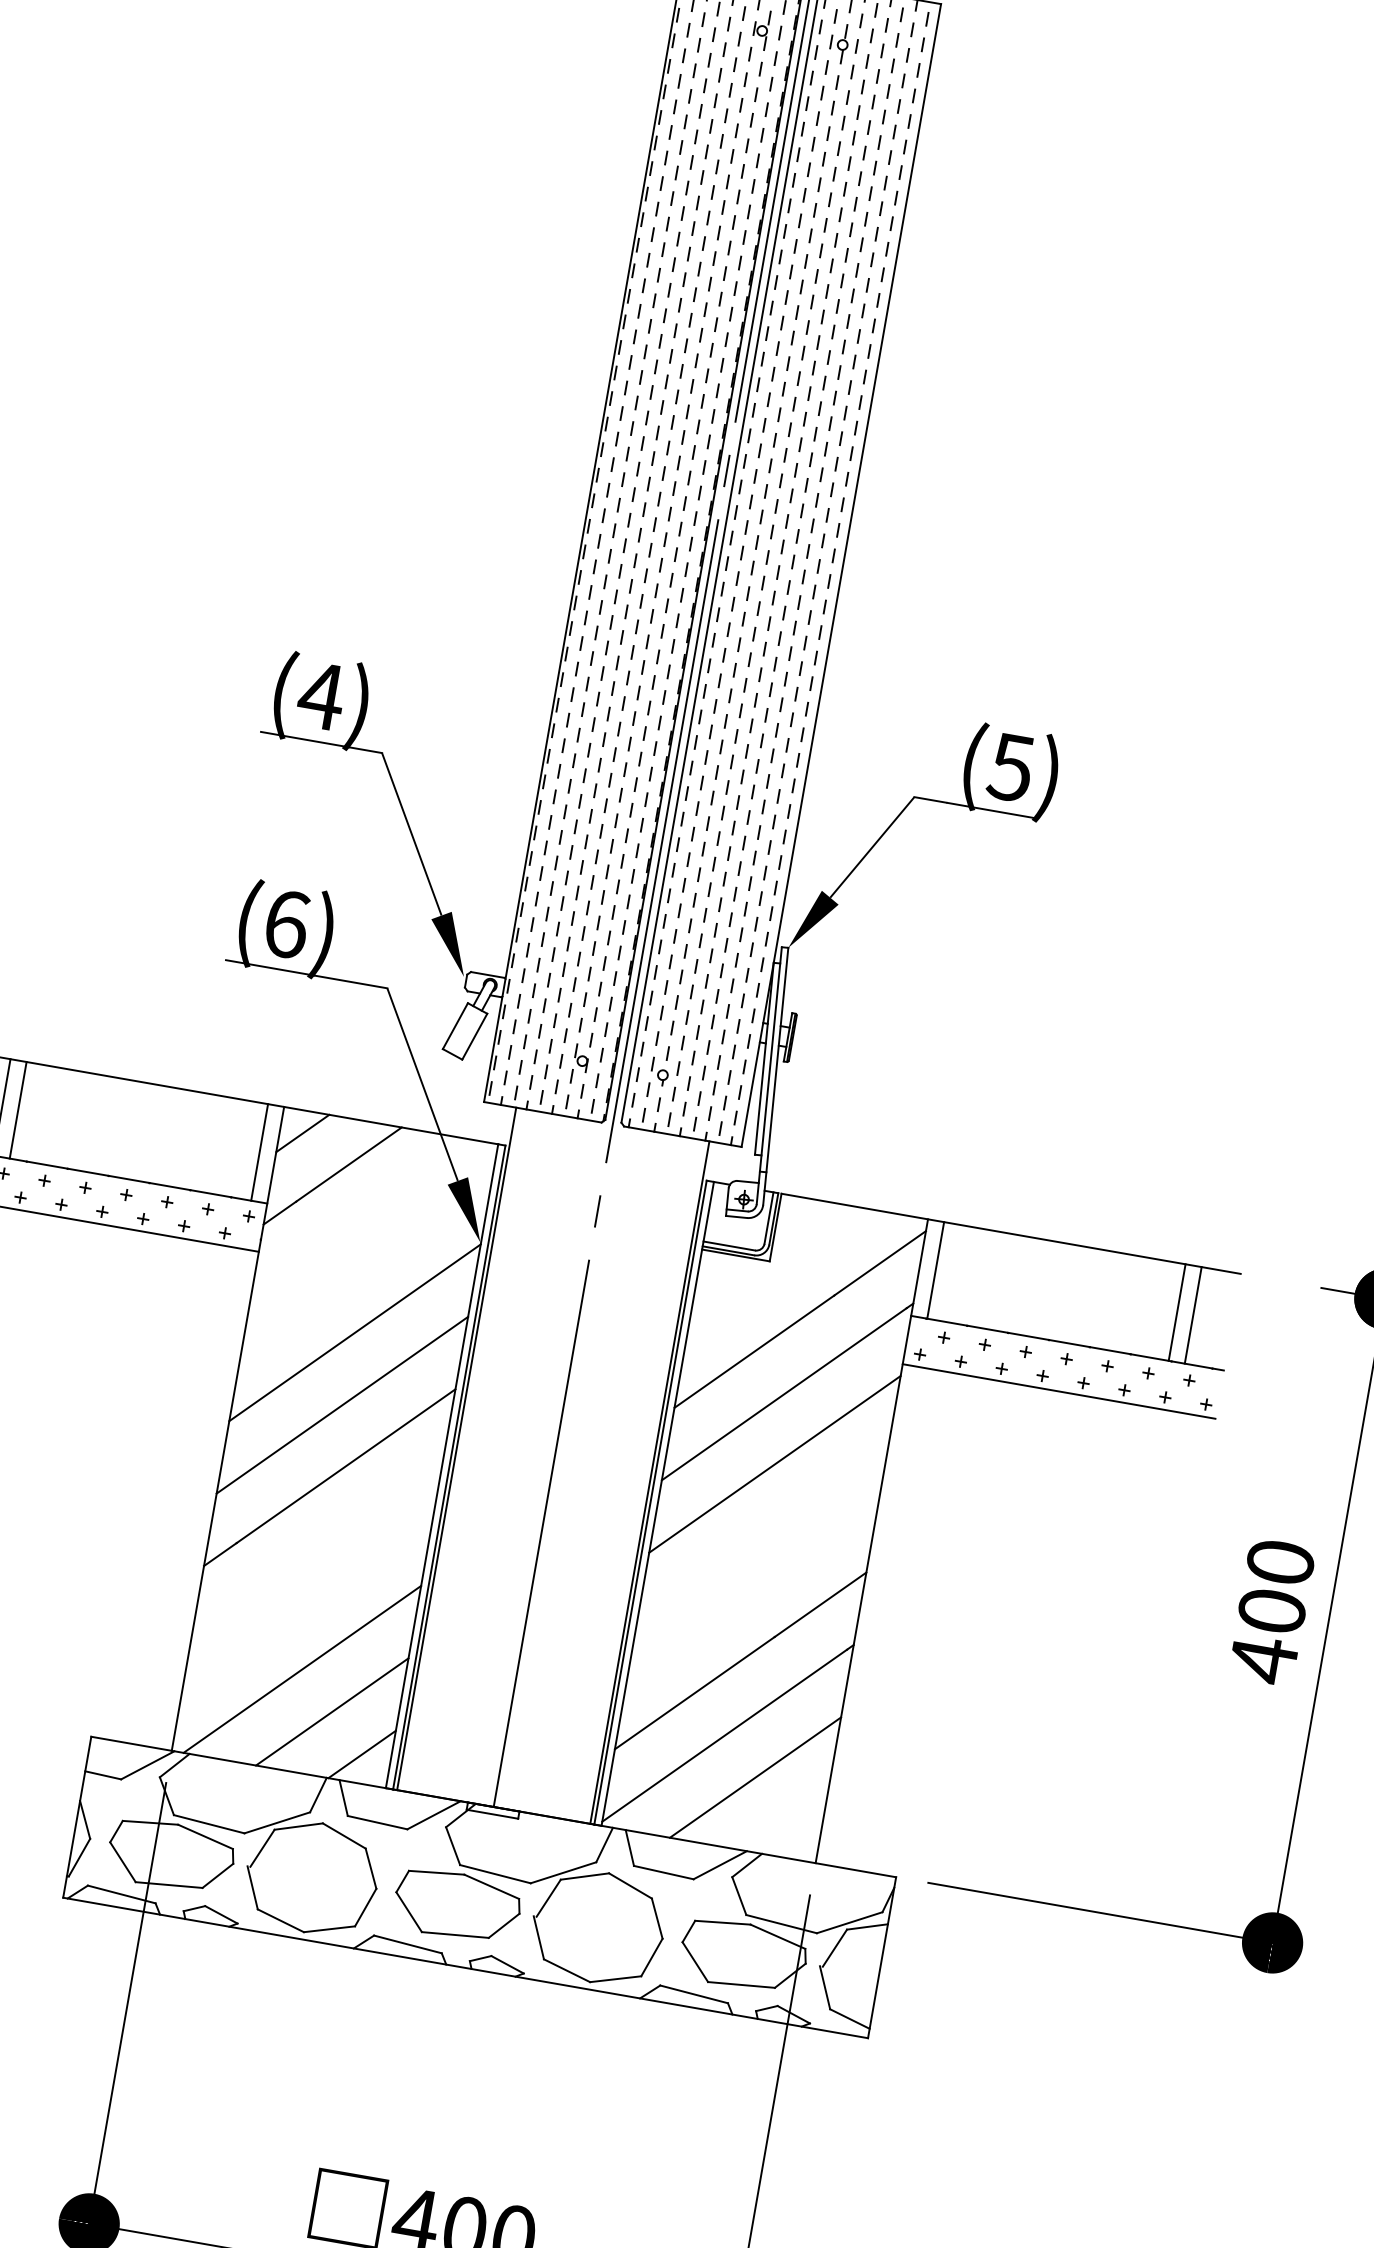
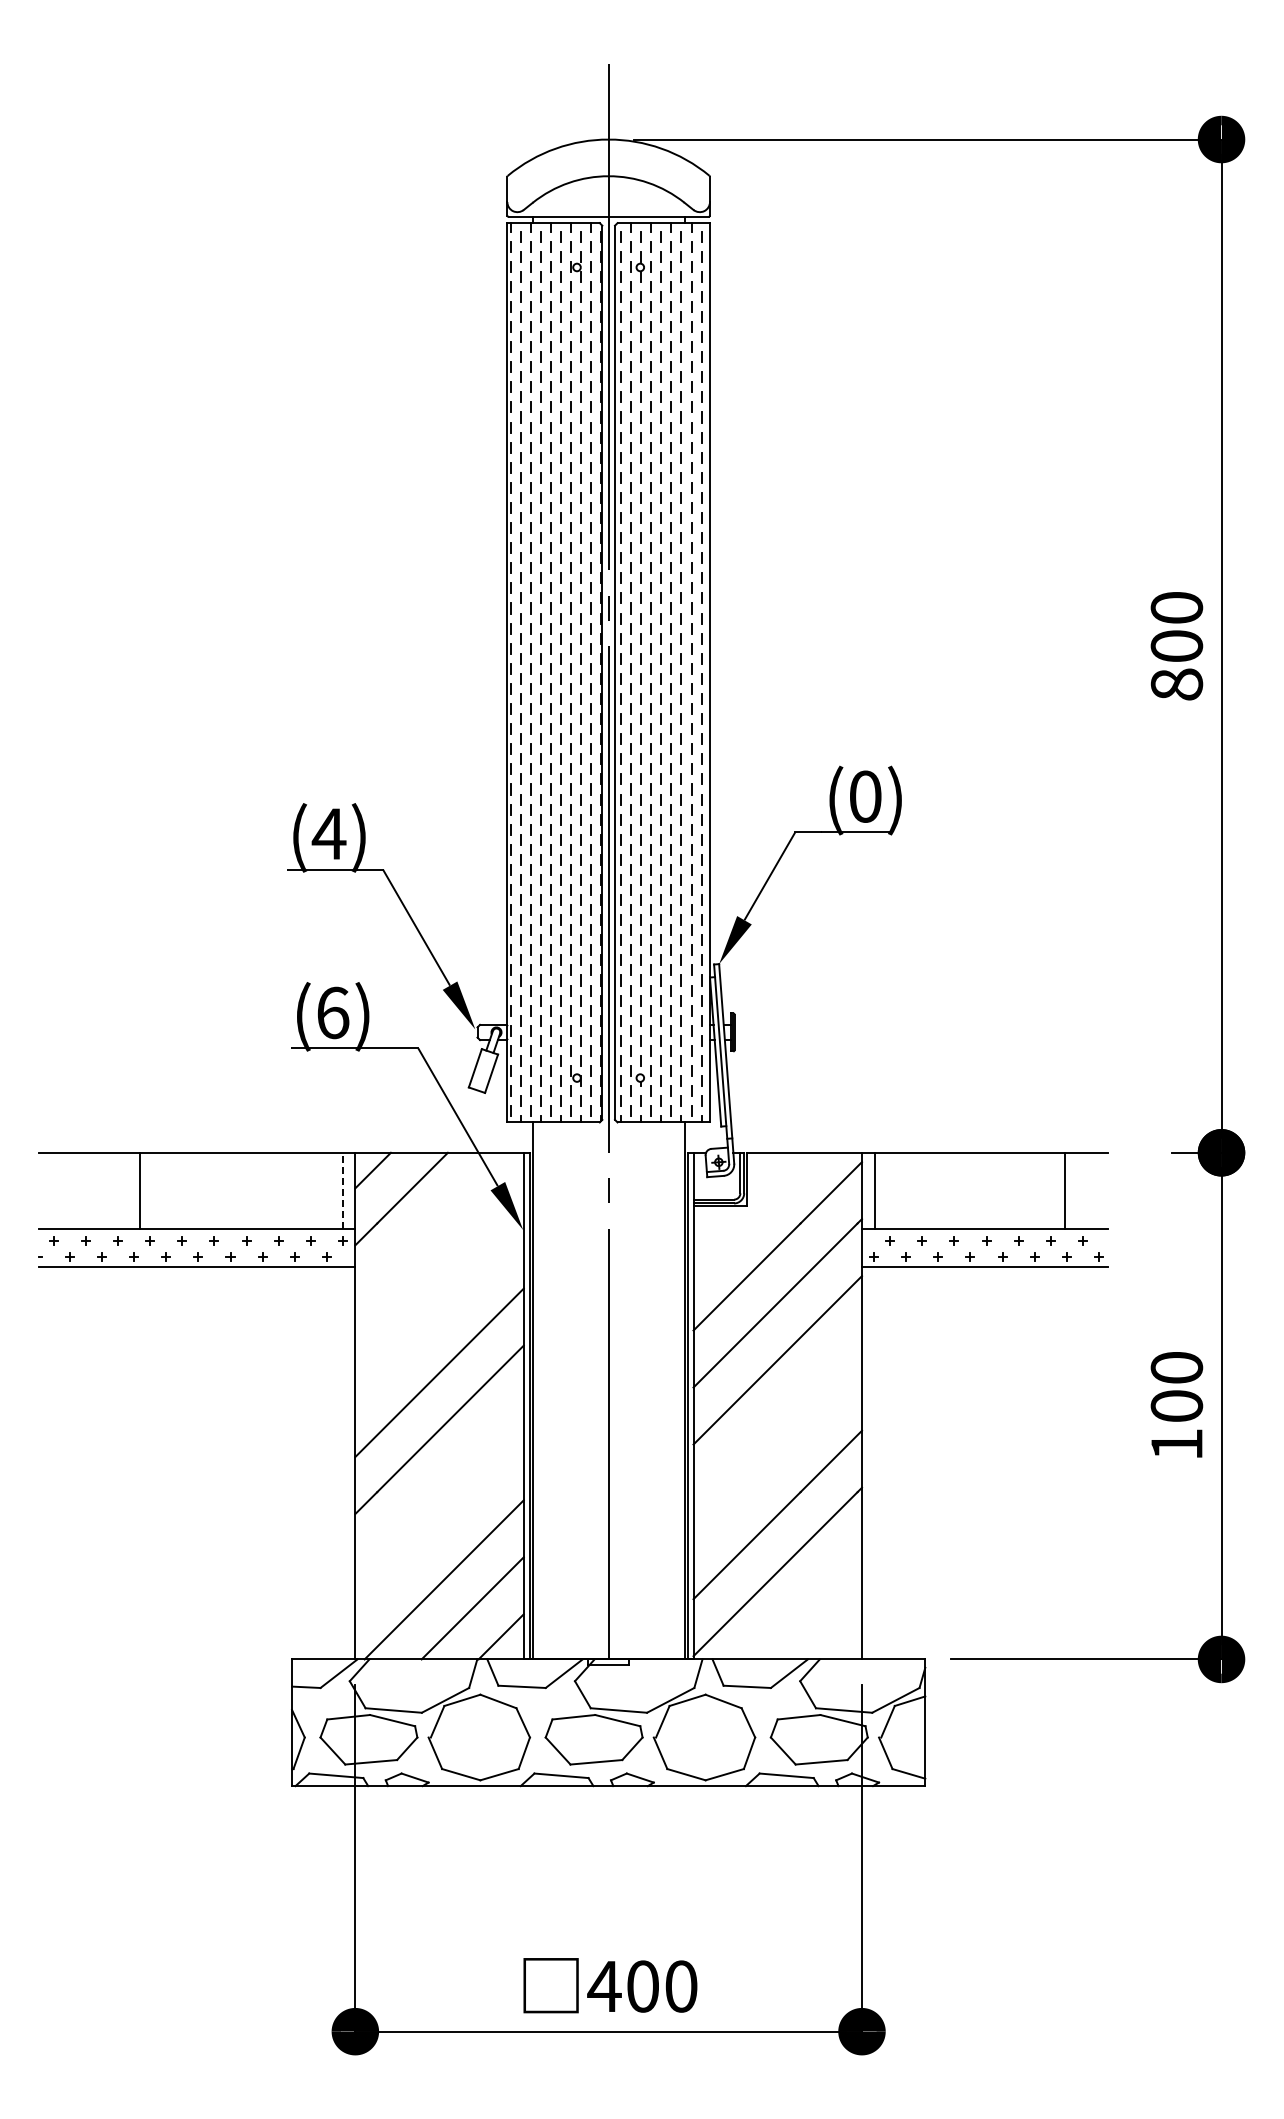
text: (1010, 767) -> (864, 796), (5) -> (0)
line: (17, 1109) -> (152, 1190), removed
line: (259, 1152) -> (342, 1190), solid -> dashed
line: (1193, 1315) -> (1077, 1190), removed
line: (355, 1332) -> (439, 1315), removed
text: (1263, 1659) -> (1176, 1444), 400 -> 100
line: (755, 1776) -> (804, 1601), removed

